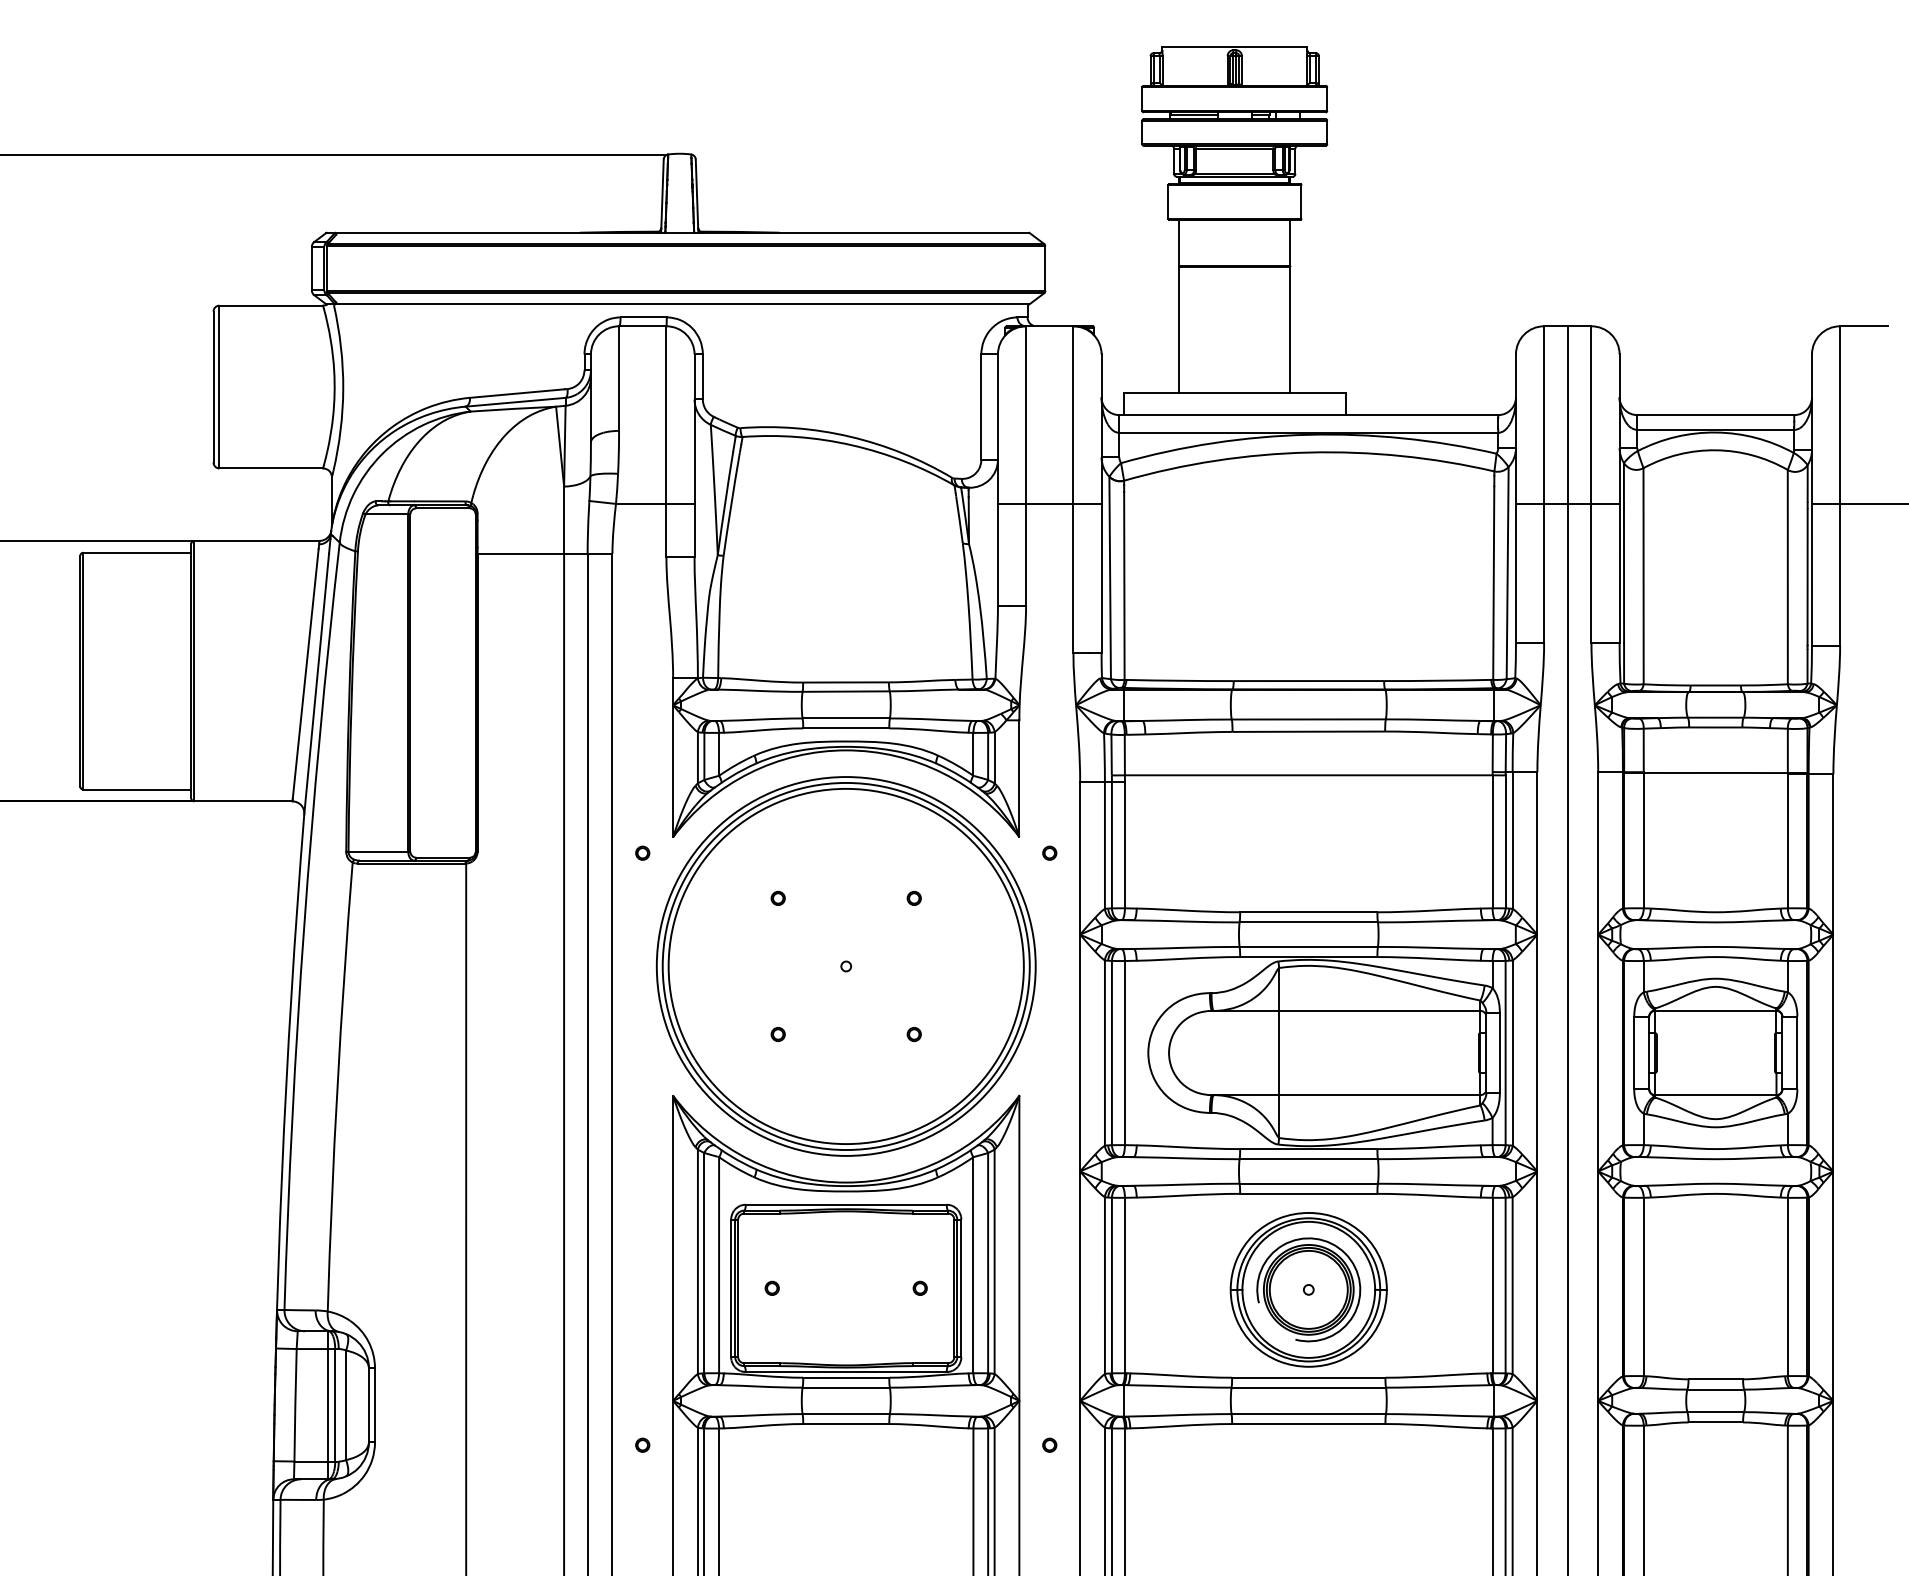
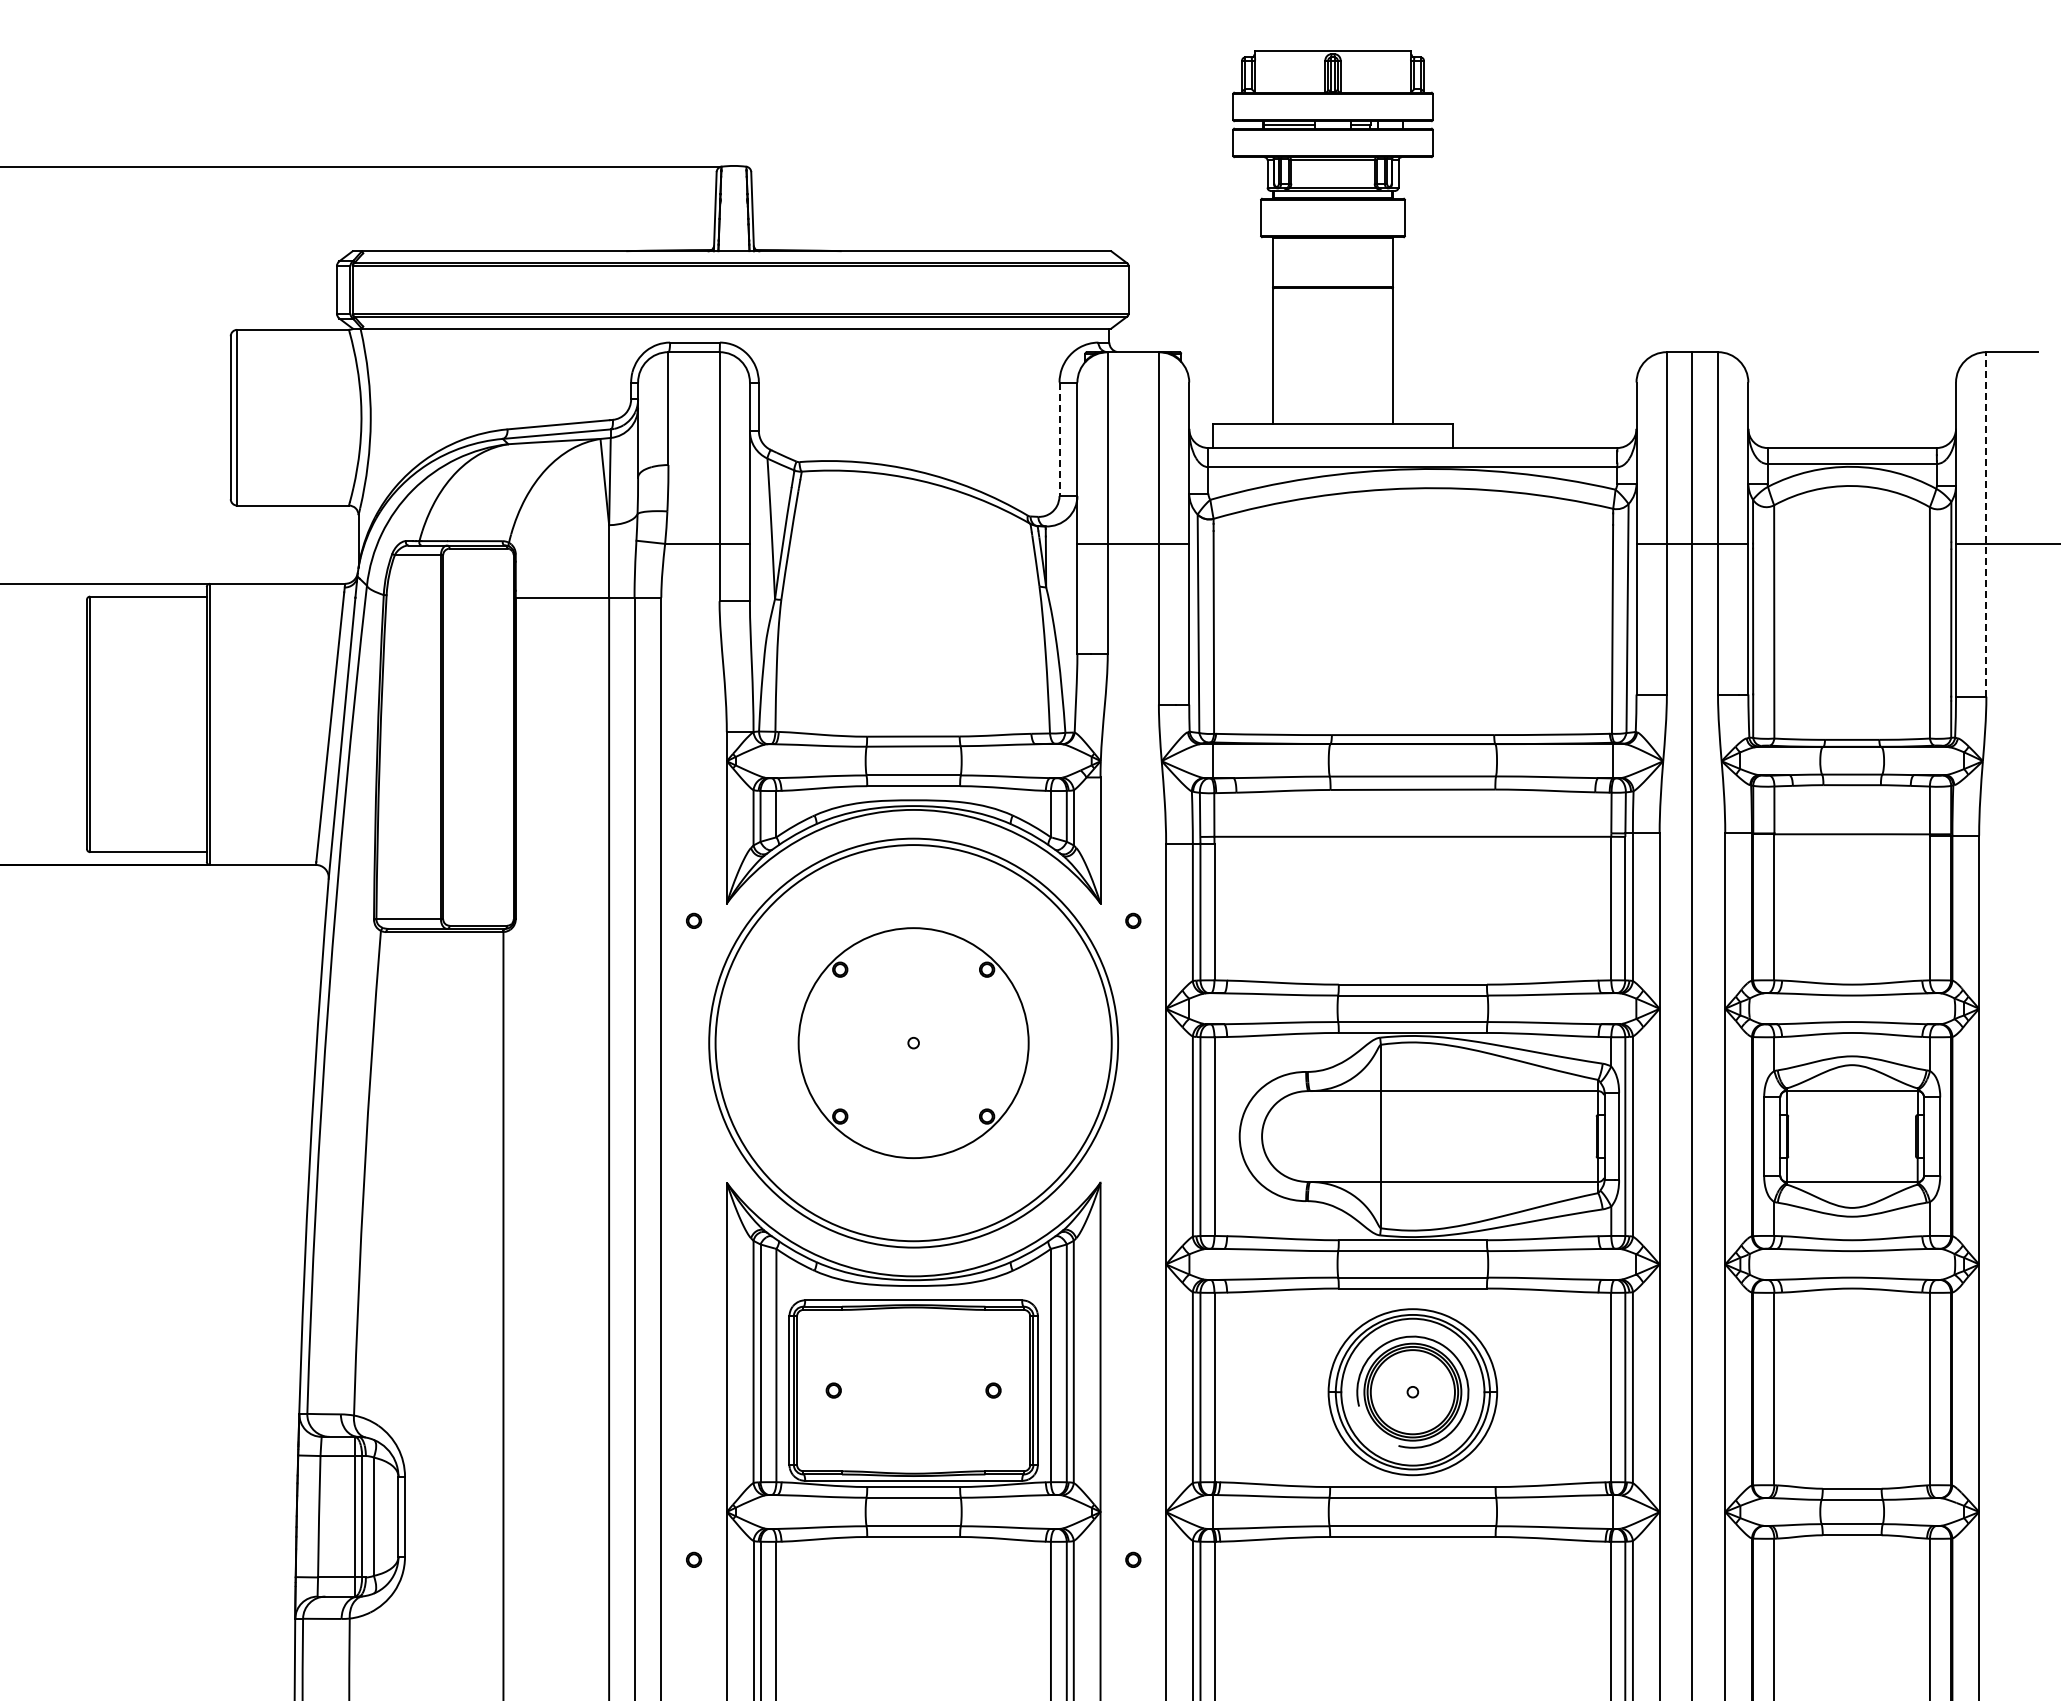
line: (981, 407) -> (1059, 439), solid -> dashed
line: (1840, 485) -> (1986, 523), solid -> dashed
circle: (846, 965) -> (913, 1042), size x0.6

